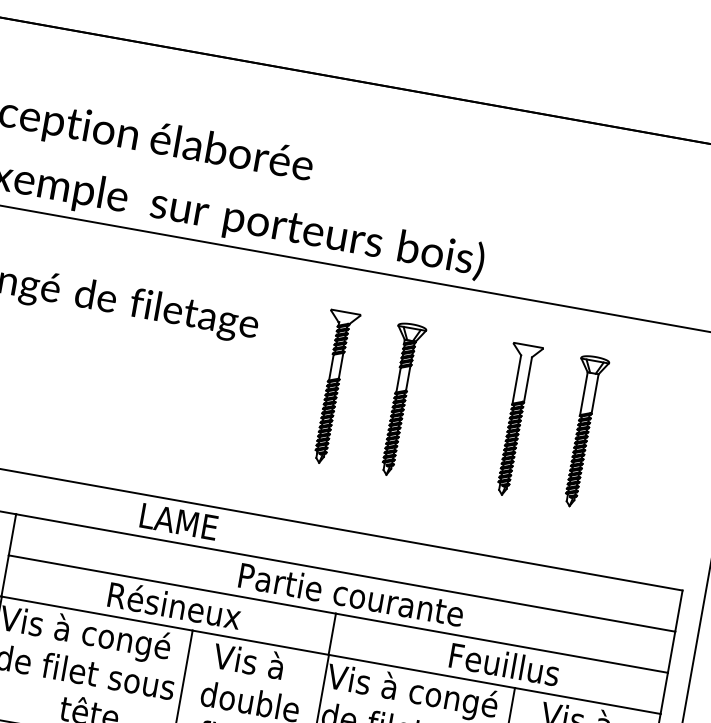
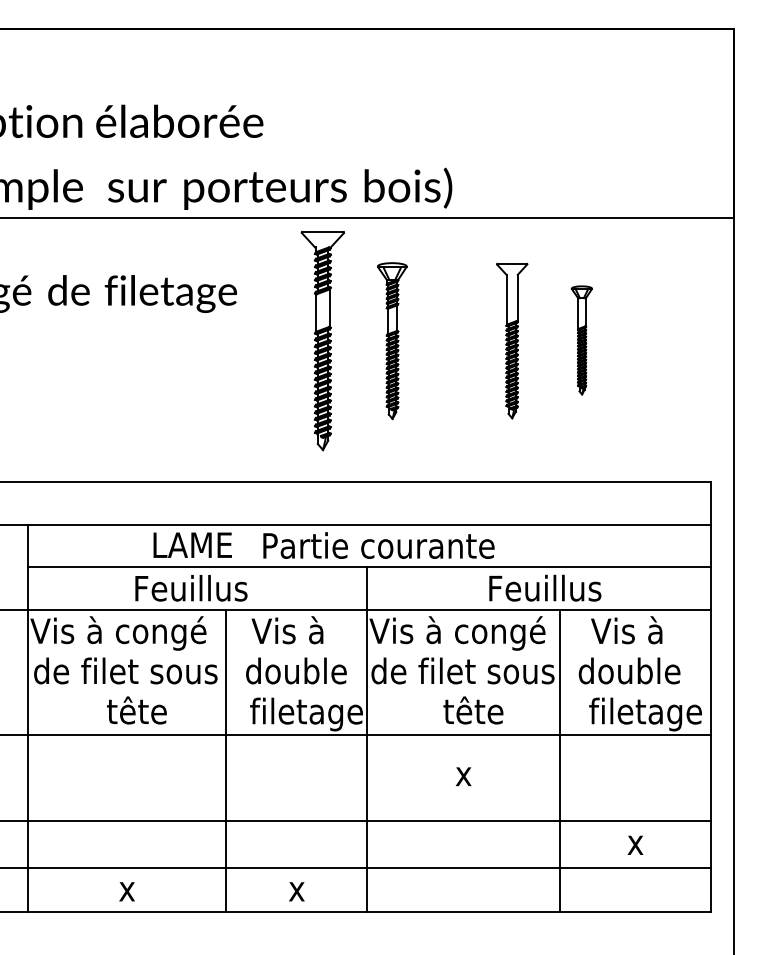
part: (332, 387) -> (322, 340), size x1.4
part: (582, 431) -> (581, 340), size x0.7
text: (178, 521) -> (192, 544), moved
text: (175, 605) -> (204, 587), Résineux -> Feuillus

